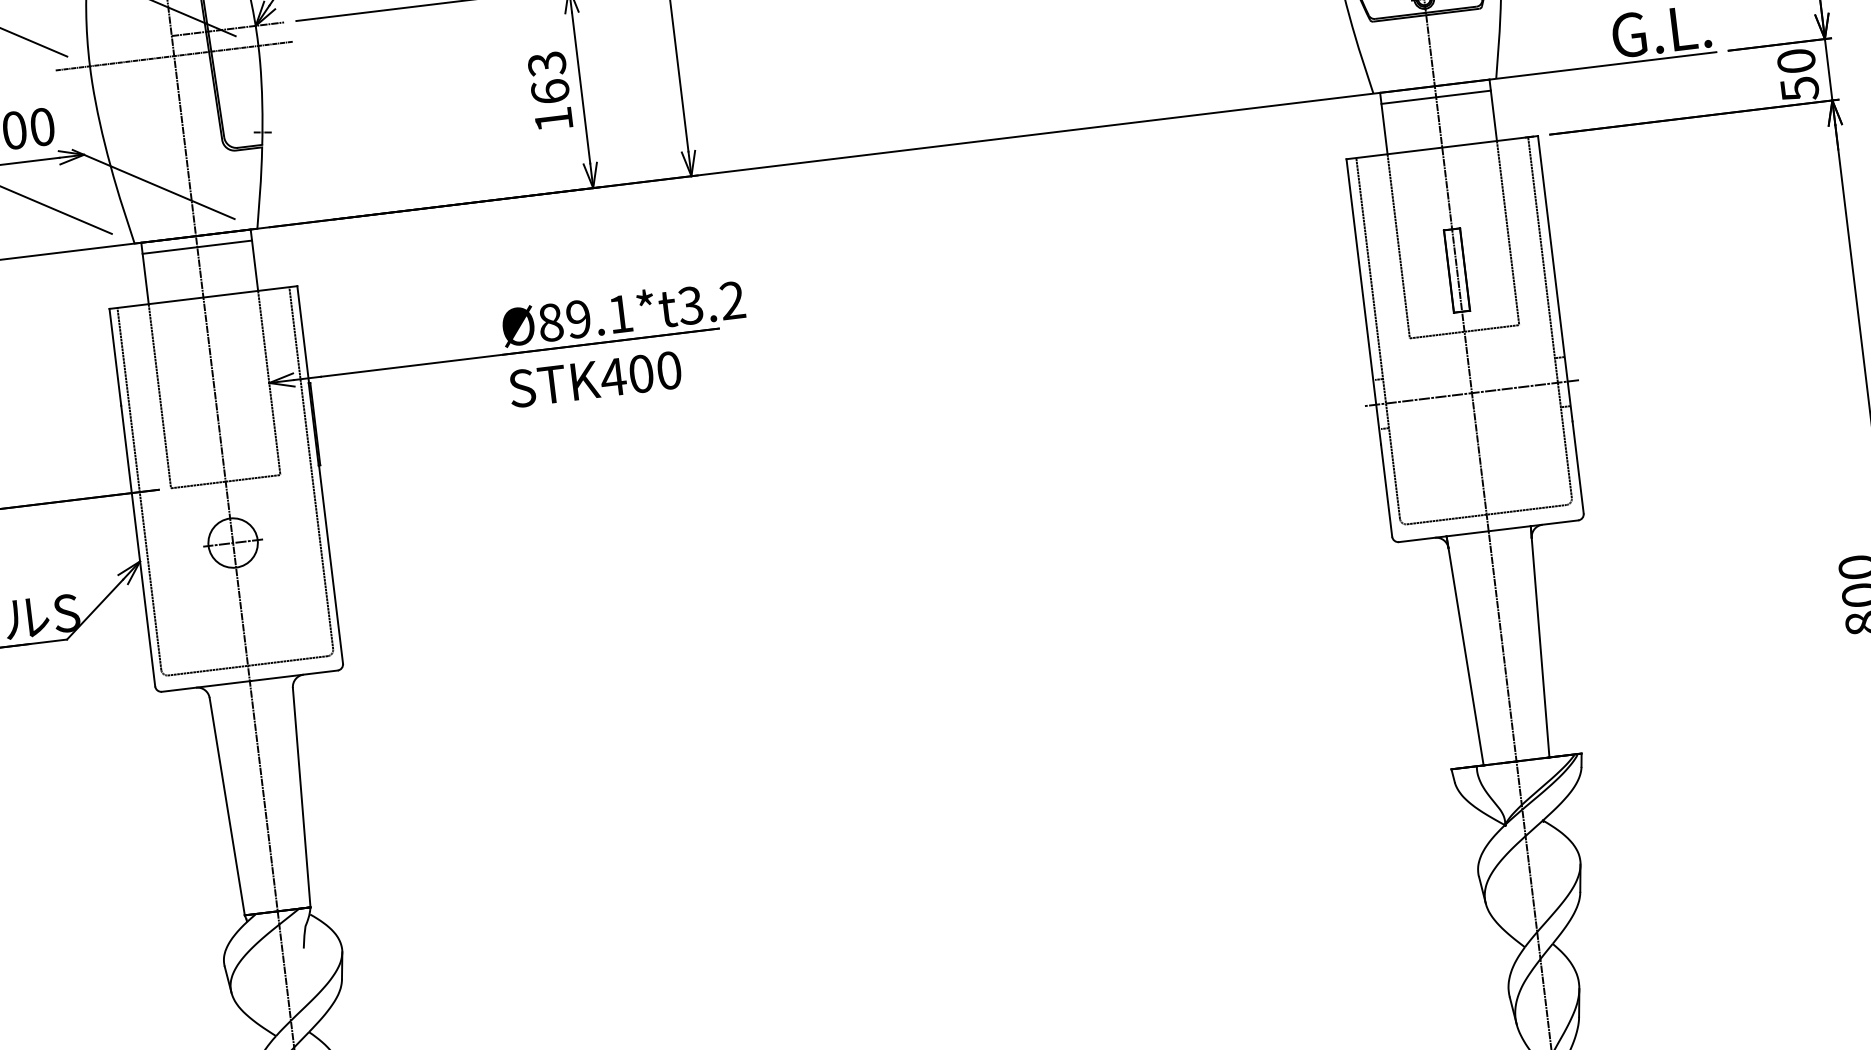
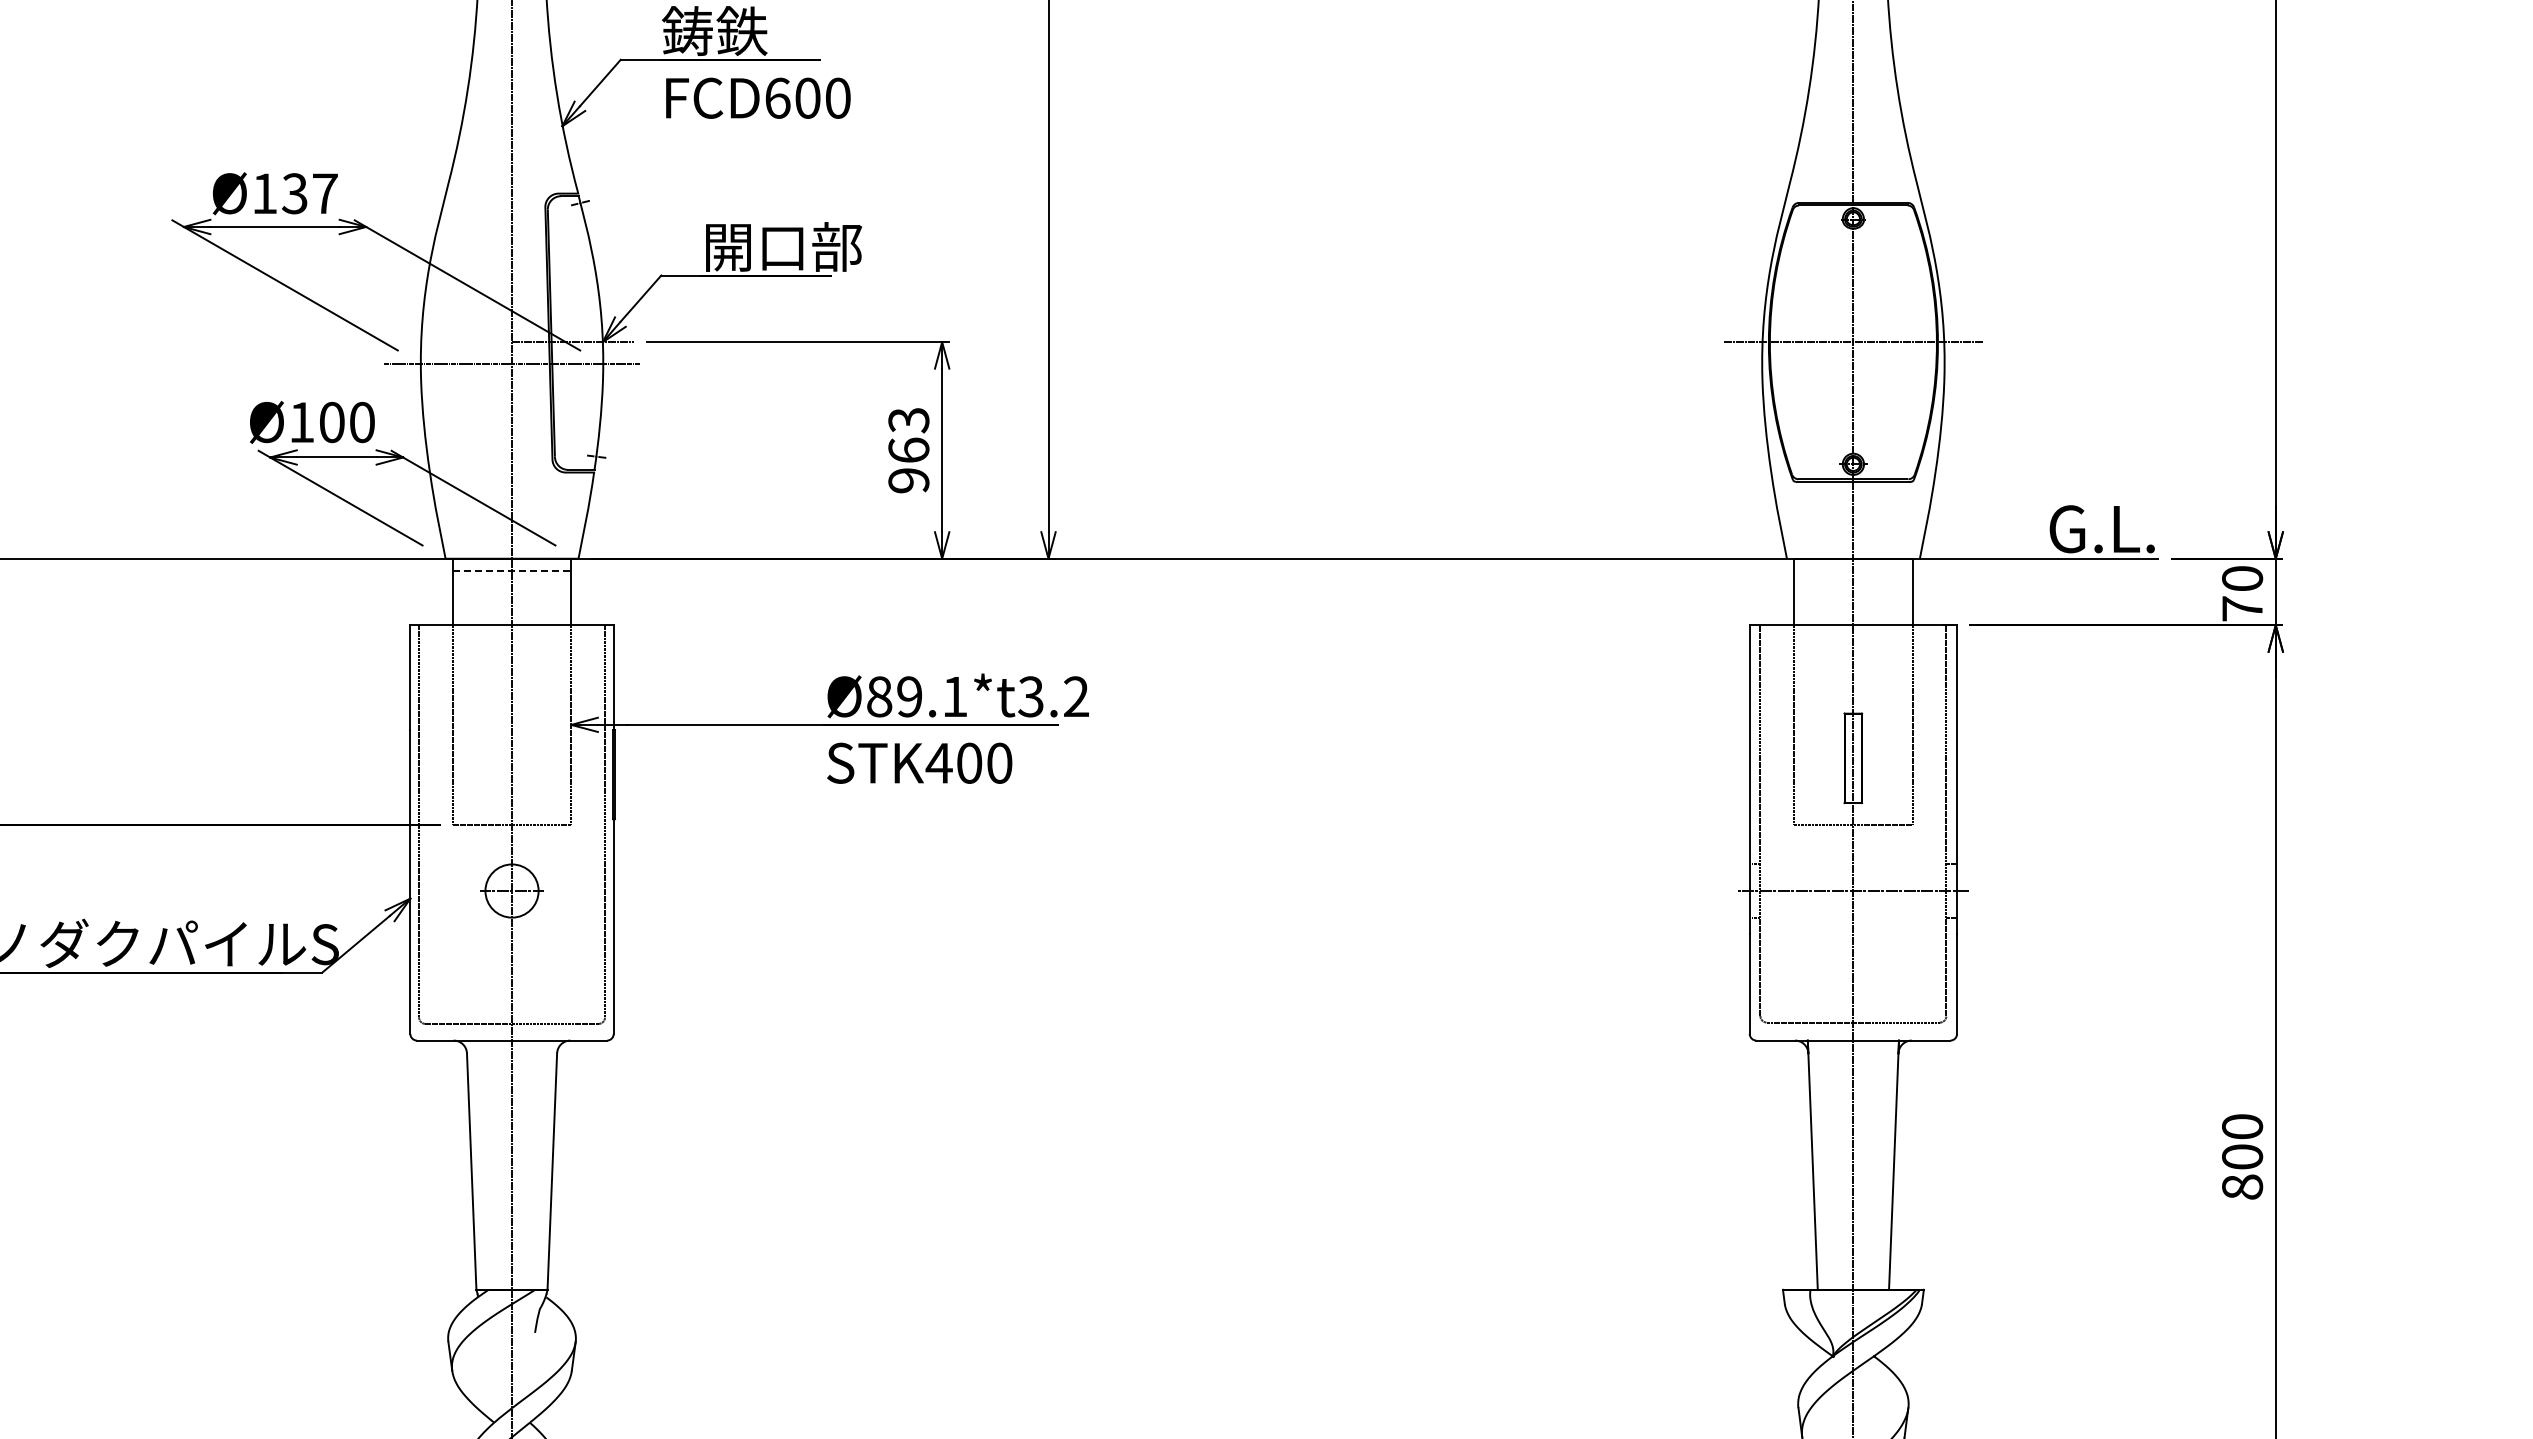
text: (1799, 89) -> (2242, 609), 50 -> 70
line: (1436, 97) -> (1853, 570), removed
text: (553, 119) -> (908, 480), 163 -> 963
line: (197, 246) -> (512, 570), solid -> dashed

